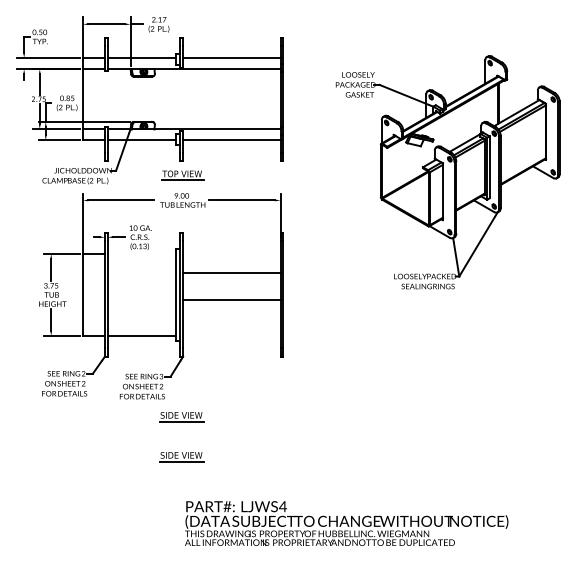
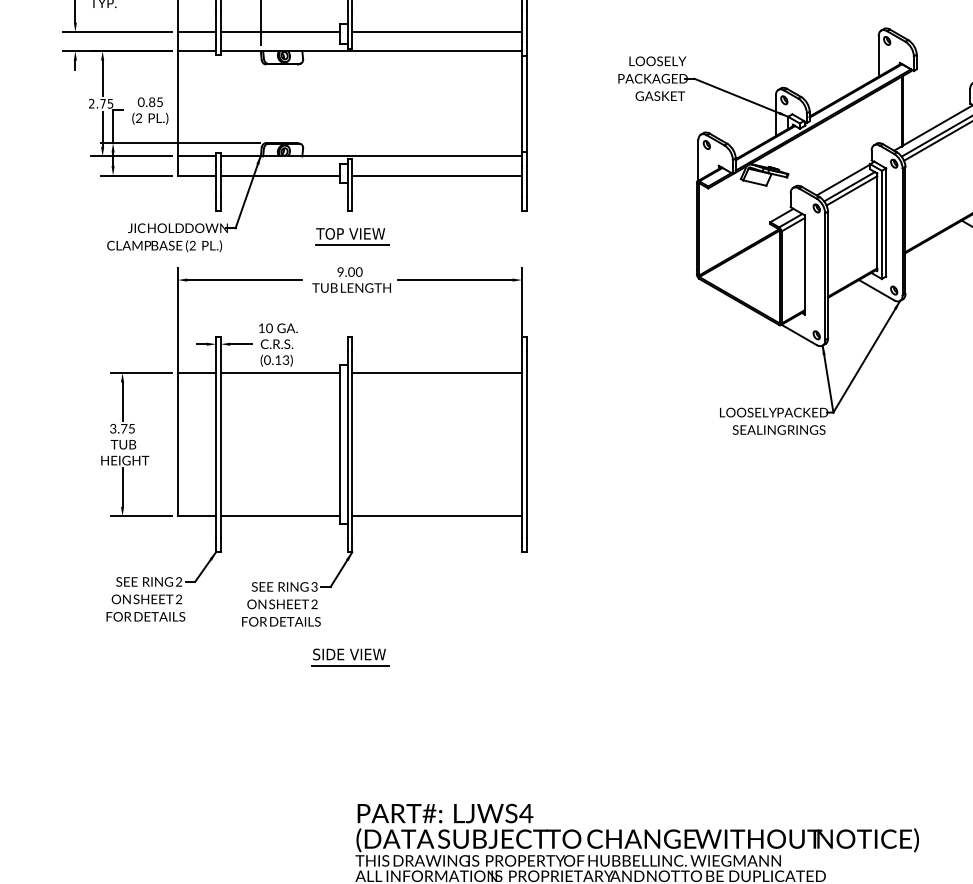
line: (141, 253) -> (279, 372), added
line: (231, 272) -> (436, 372), moved
line: (231, 300) -> (436, 517), moved
part: (181, 457) -> (349, 727), removed

